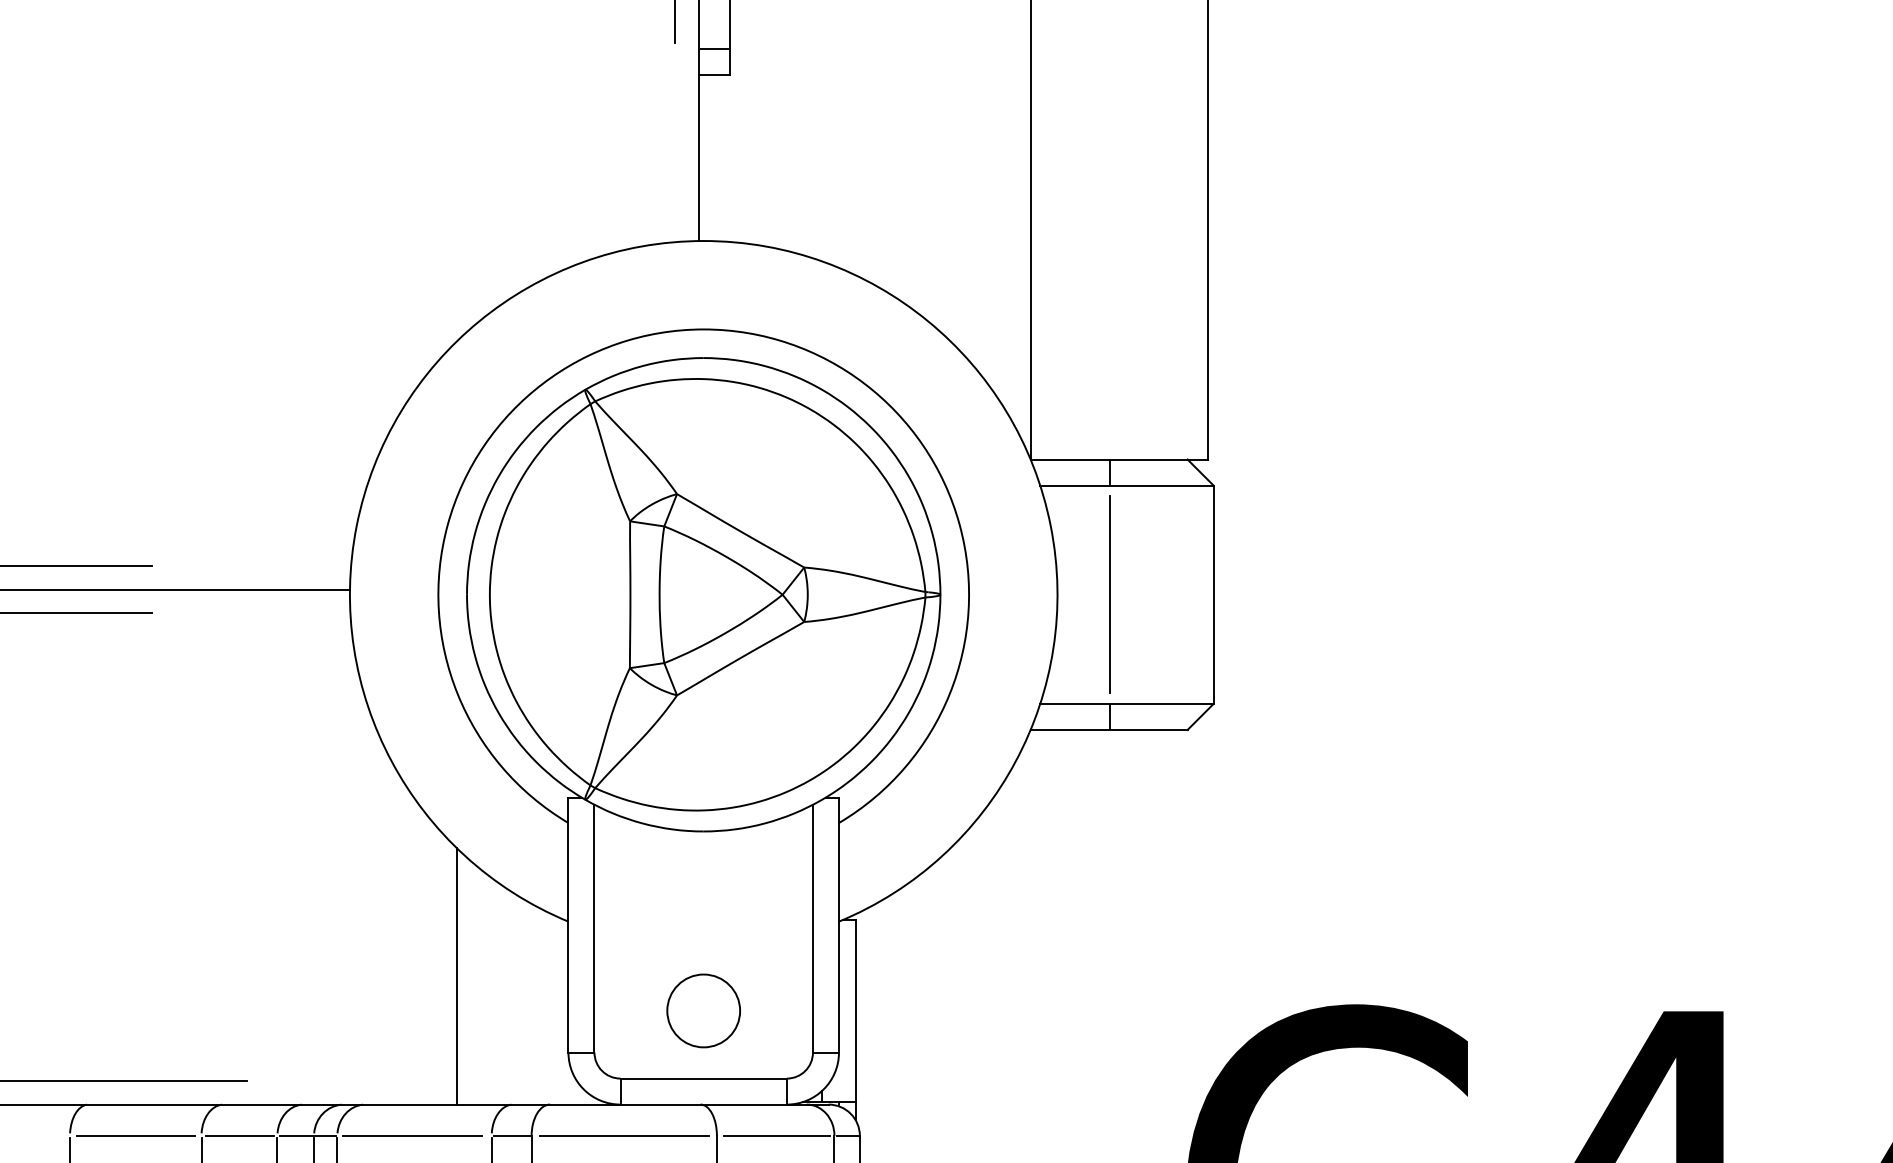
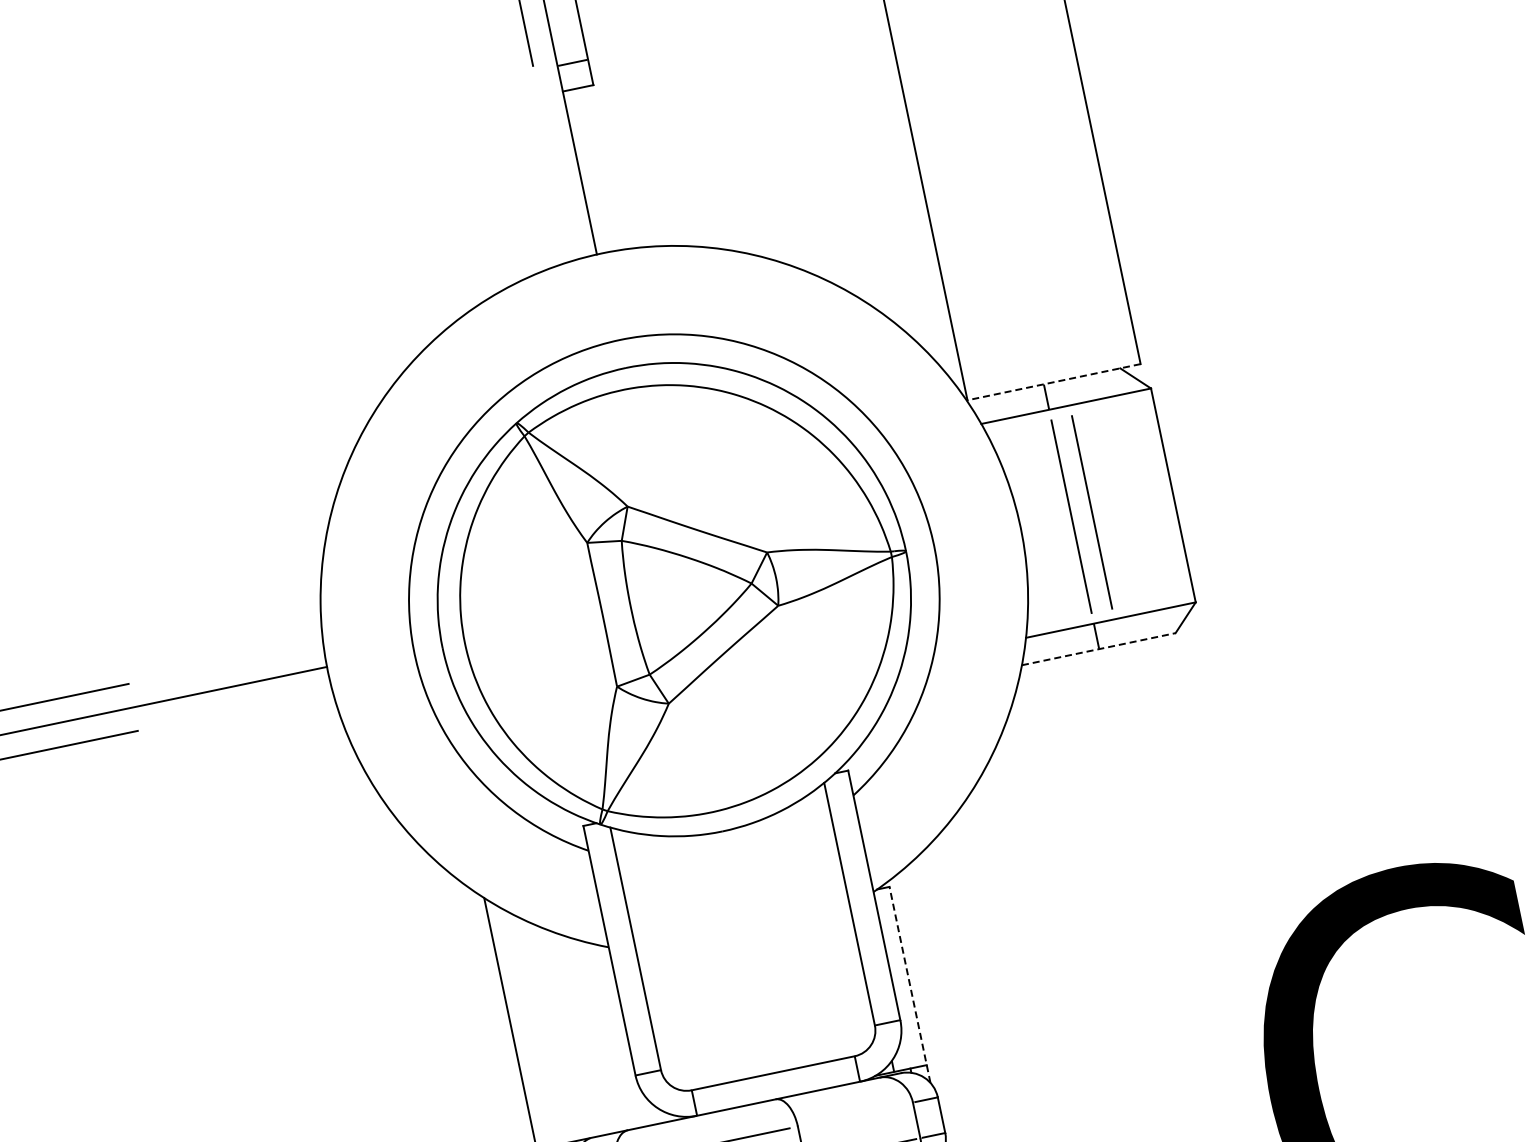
line: (1119, 459) -> (1053, 382), solid -> dashed
line: (1130, 594) -> (1092, 512), added
line: (1109, 730) -> (1099, 649), solid -> dashed
circle: (703, 1010) -> (759, 1006), removed
line: (855, 1019) -> (909, 984), solid -> dashed
line: (777, 1135) -> (857, 1113), removed

